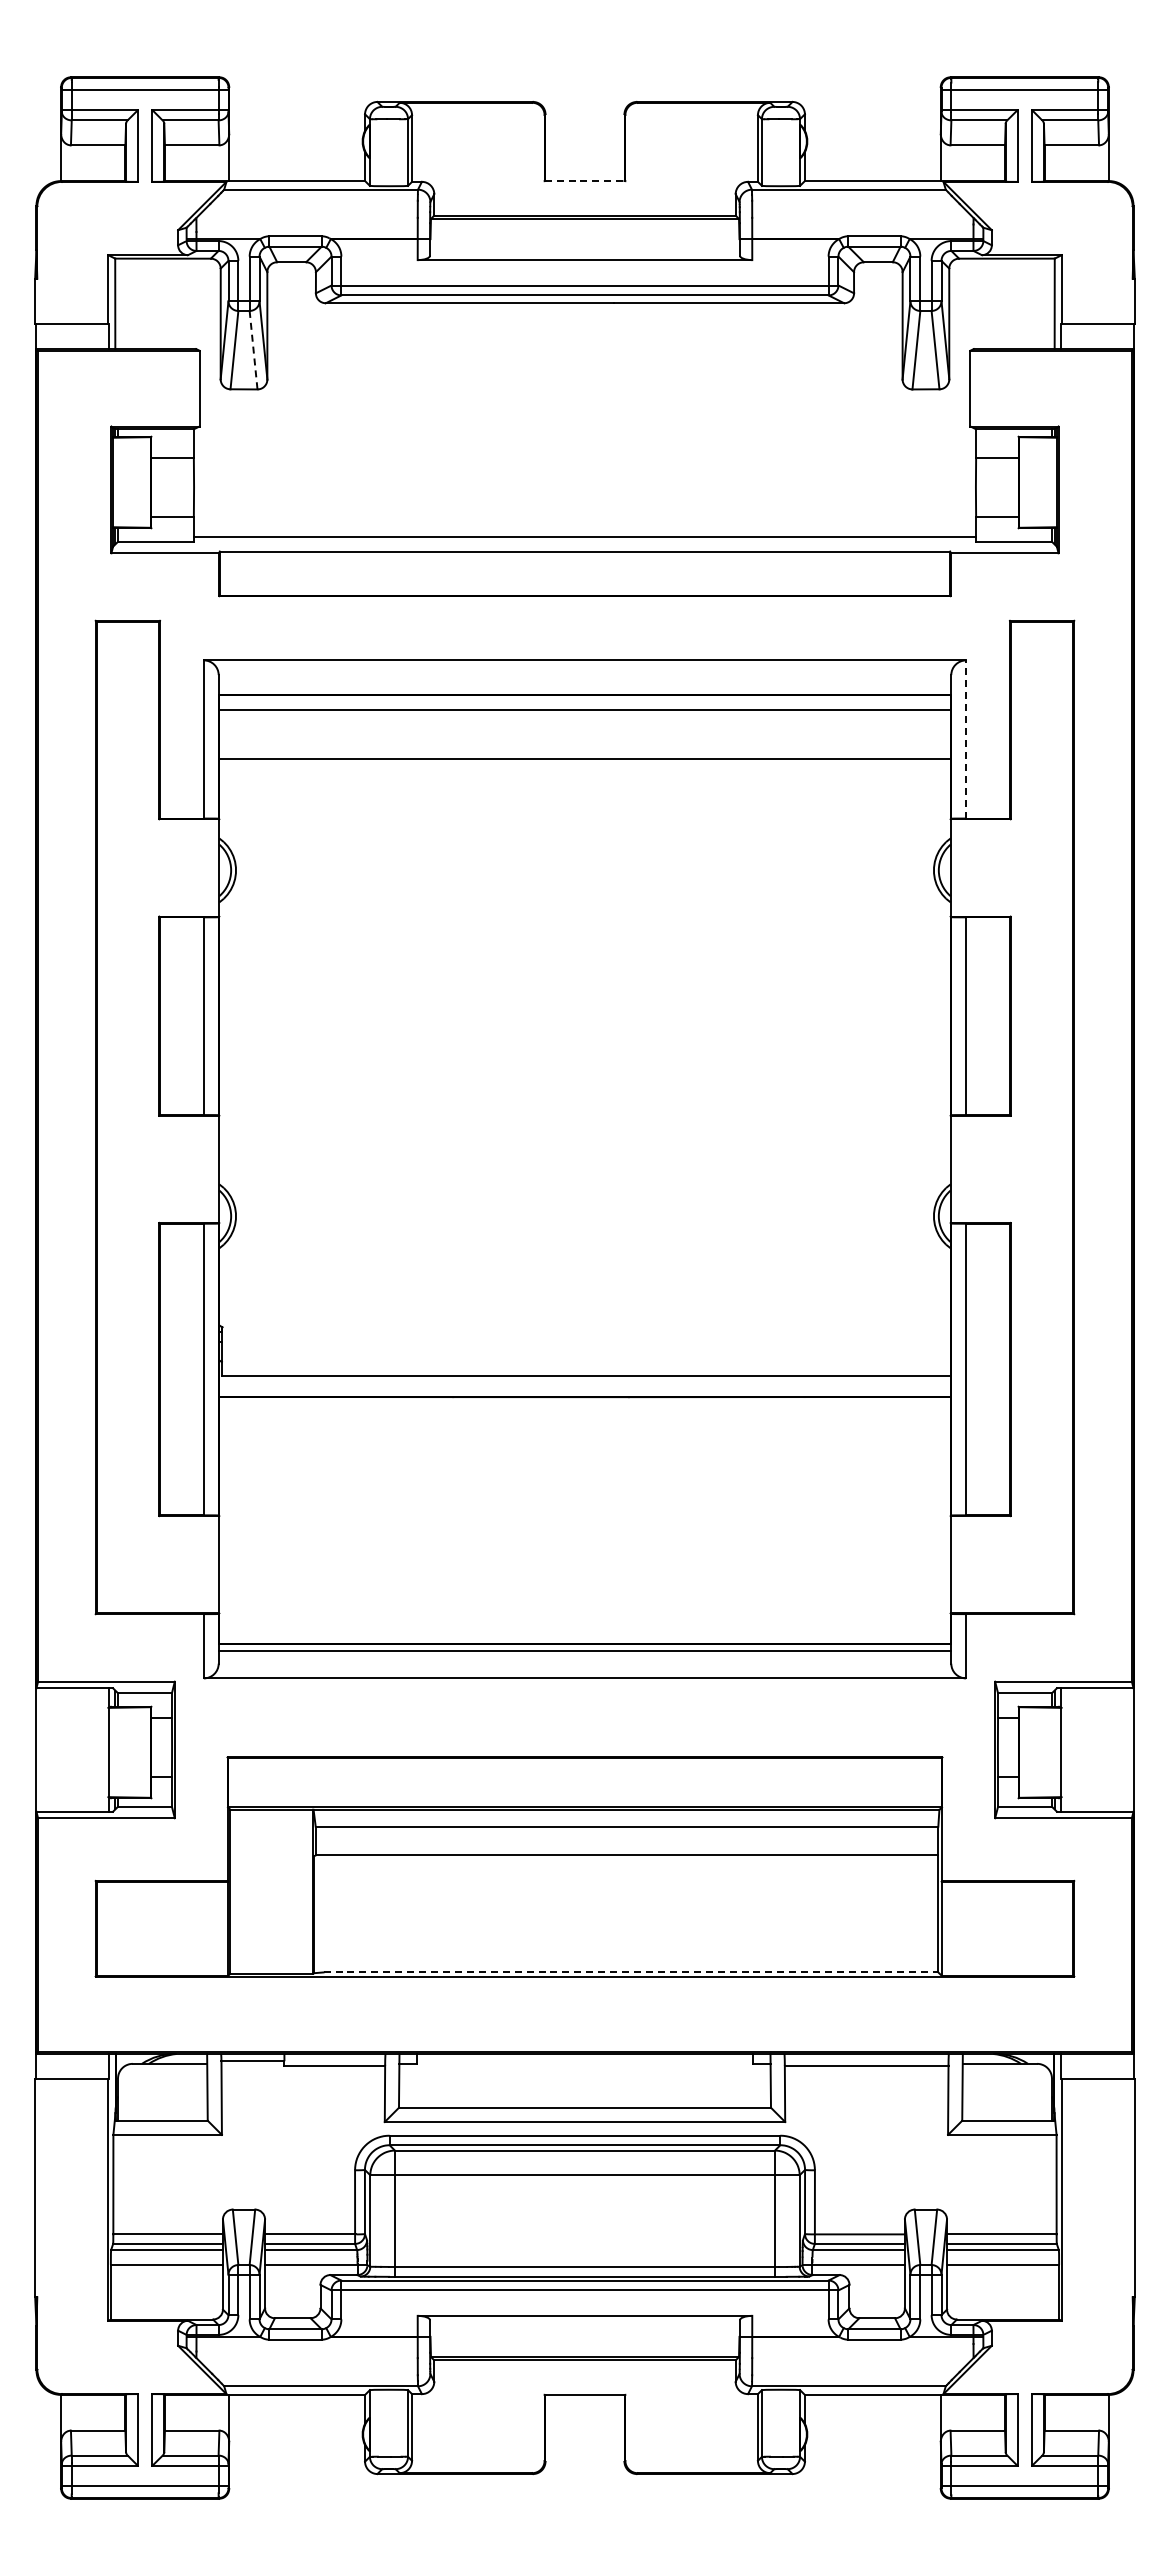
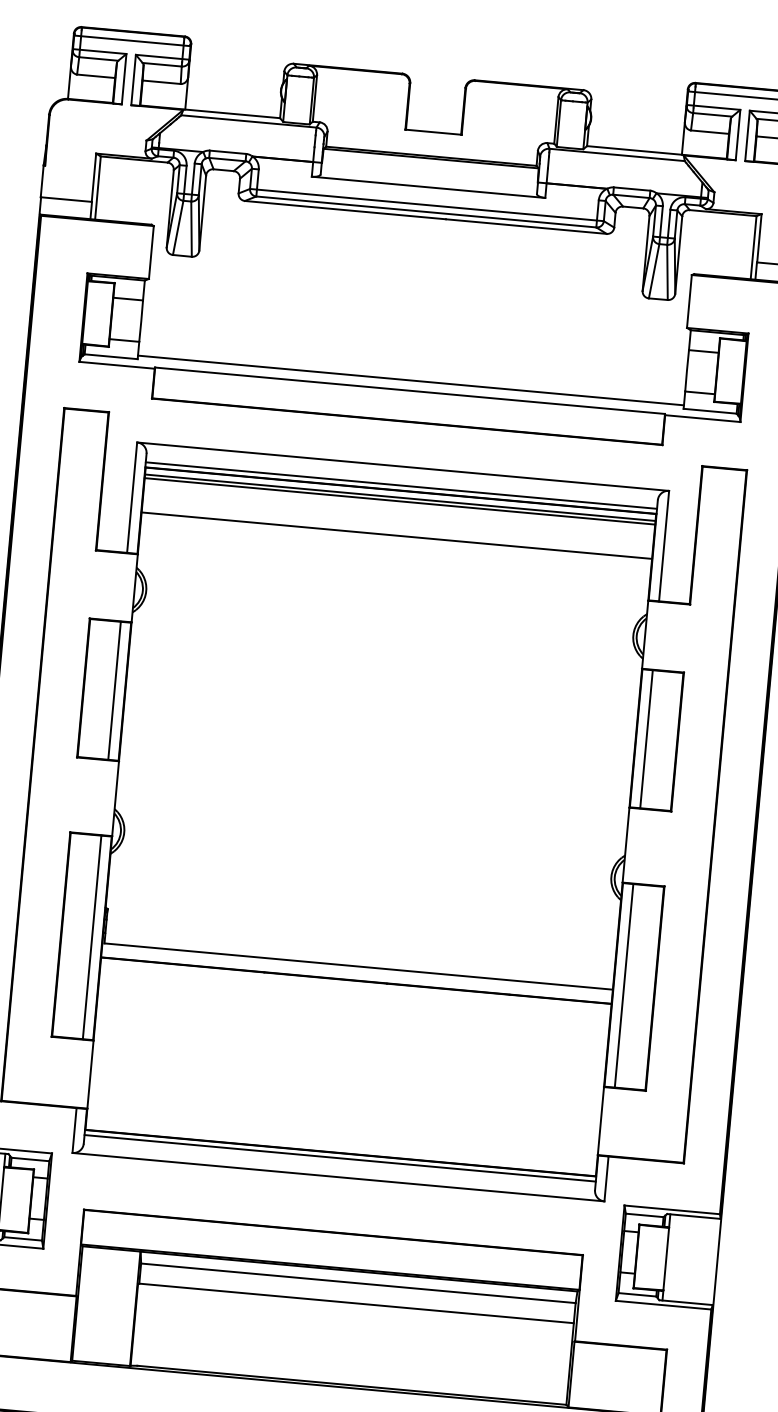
line: (585, 181) -> (433, 132), dashed -> solid
line: (253, 350) -> (191, 229), dashed -> solid
line: (584, 687) -> (401, 485), added
line: (584, 704) -> (399, 497), added
line: (966, 738) -> (664, 545), dashed -> solid
line: (631, 1972) -> (352, 1385), dashed -> solid

